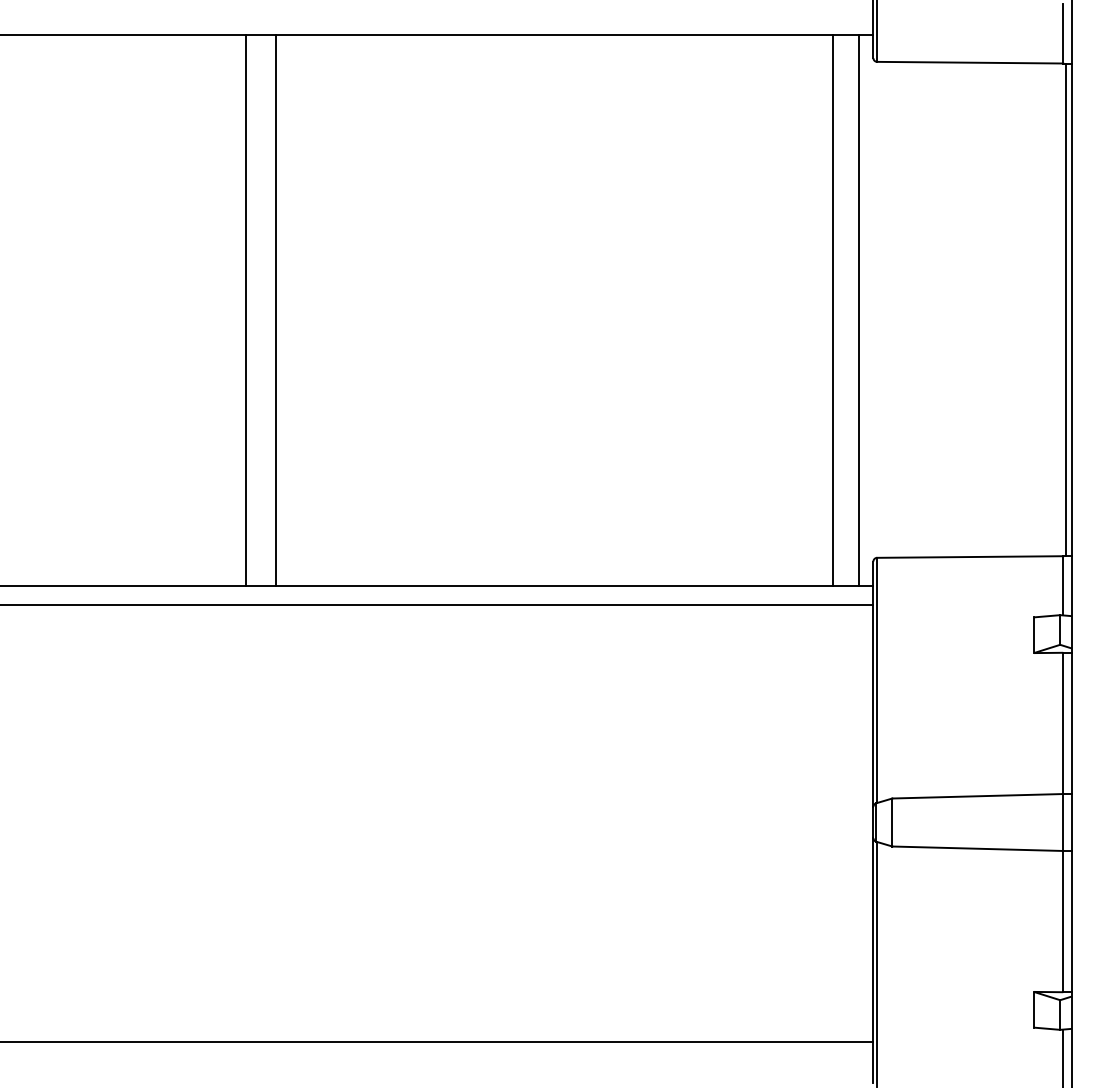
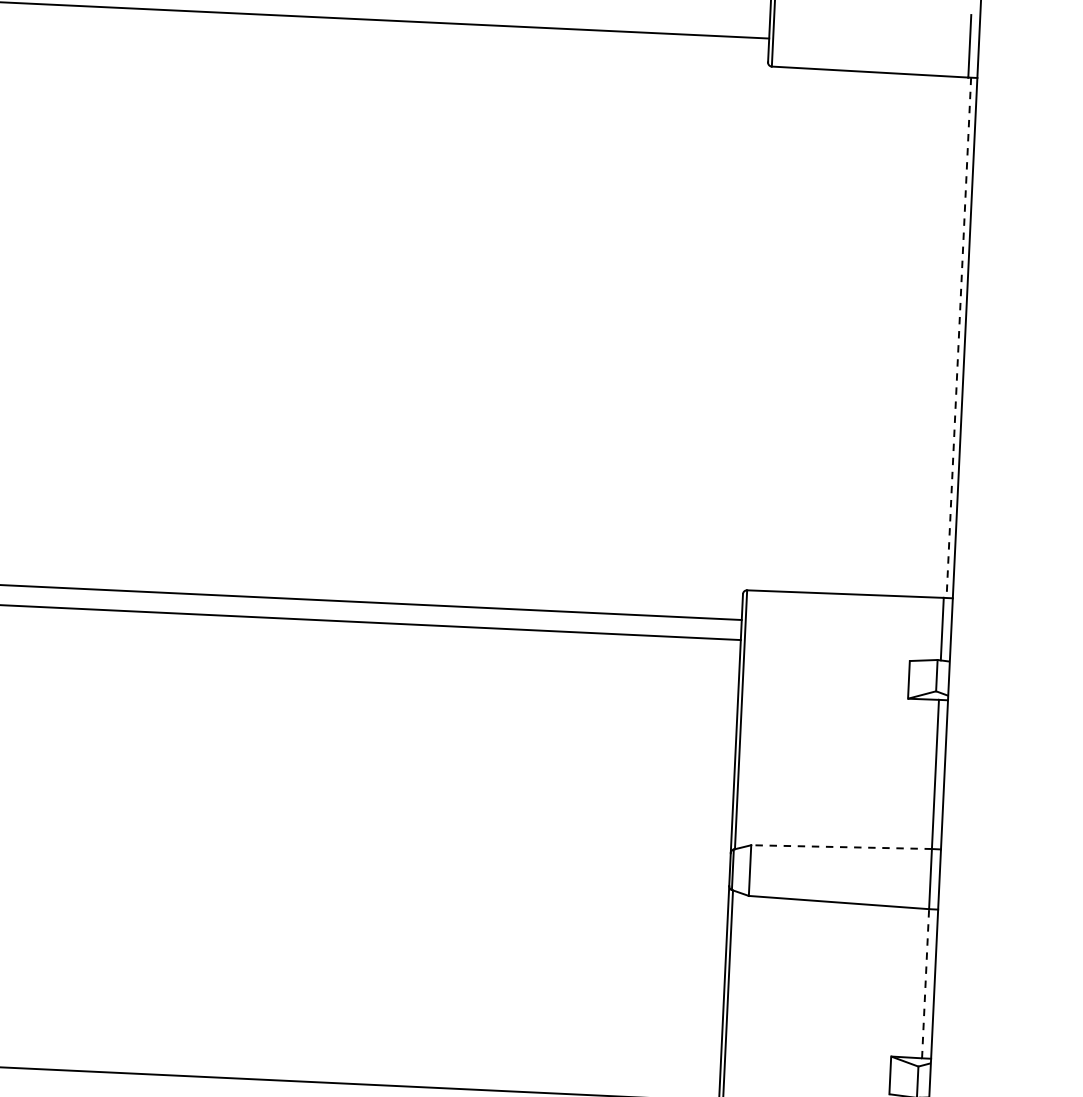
line: (245, 310) -> (92, 297), removed
line: (276, 310) -> (125, 299), removed
line: (833, 310) -> (713, 326), removed
line: (858, 310) -> (739, 328), removed
line: (1065, 310) -> (958, 338), solid -> dashed
line: (977, 796) -> (841, 847), solid -> dashed
line: (1063, 921) -> (925, 983), solid -> dashed

